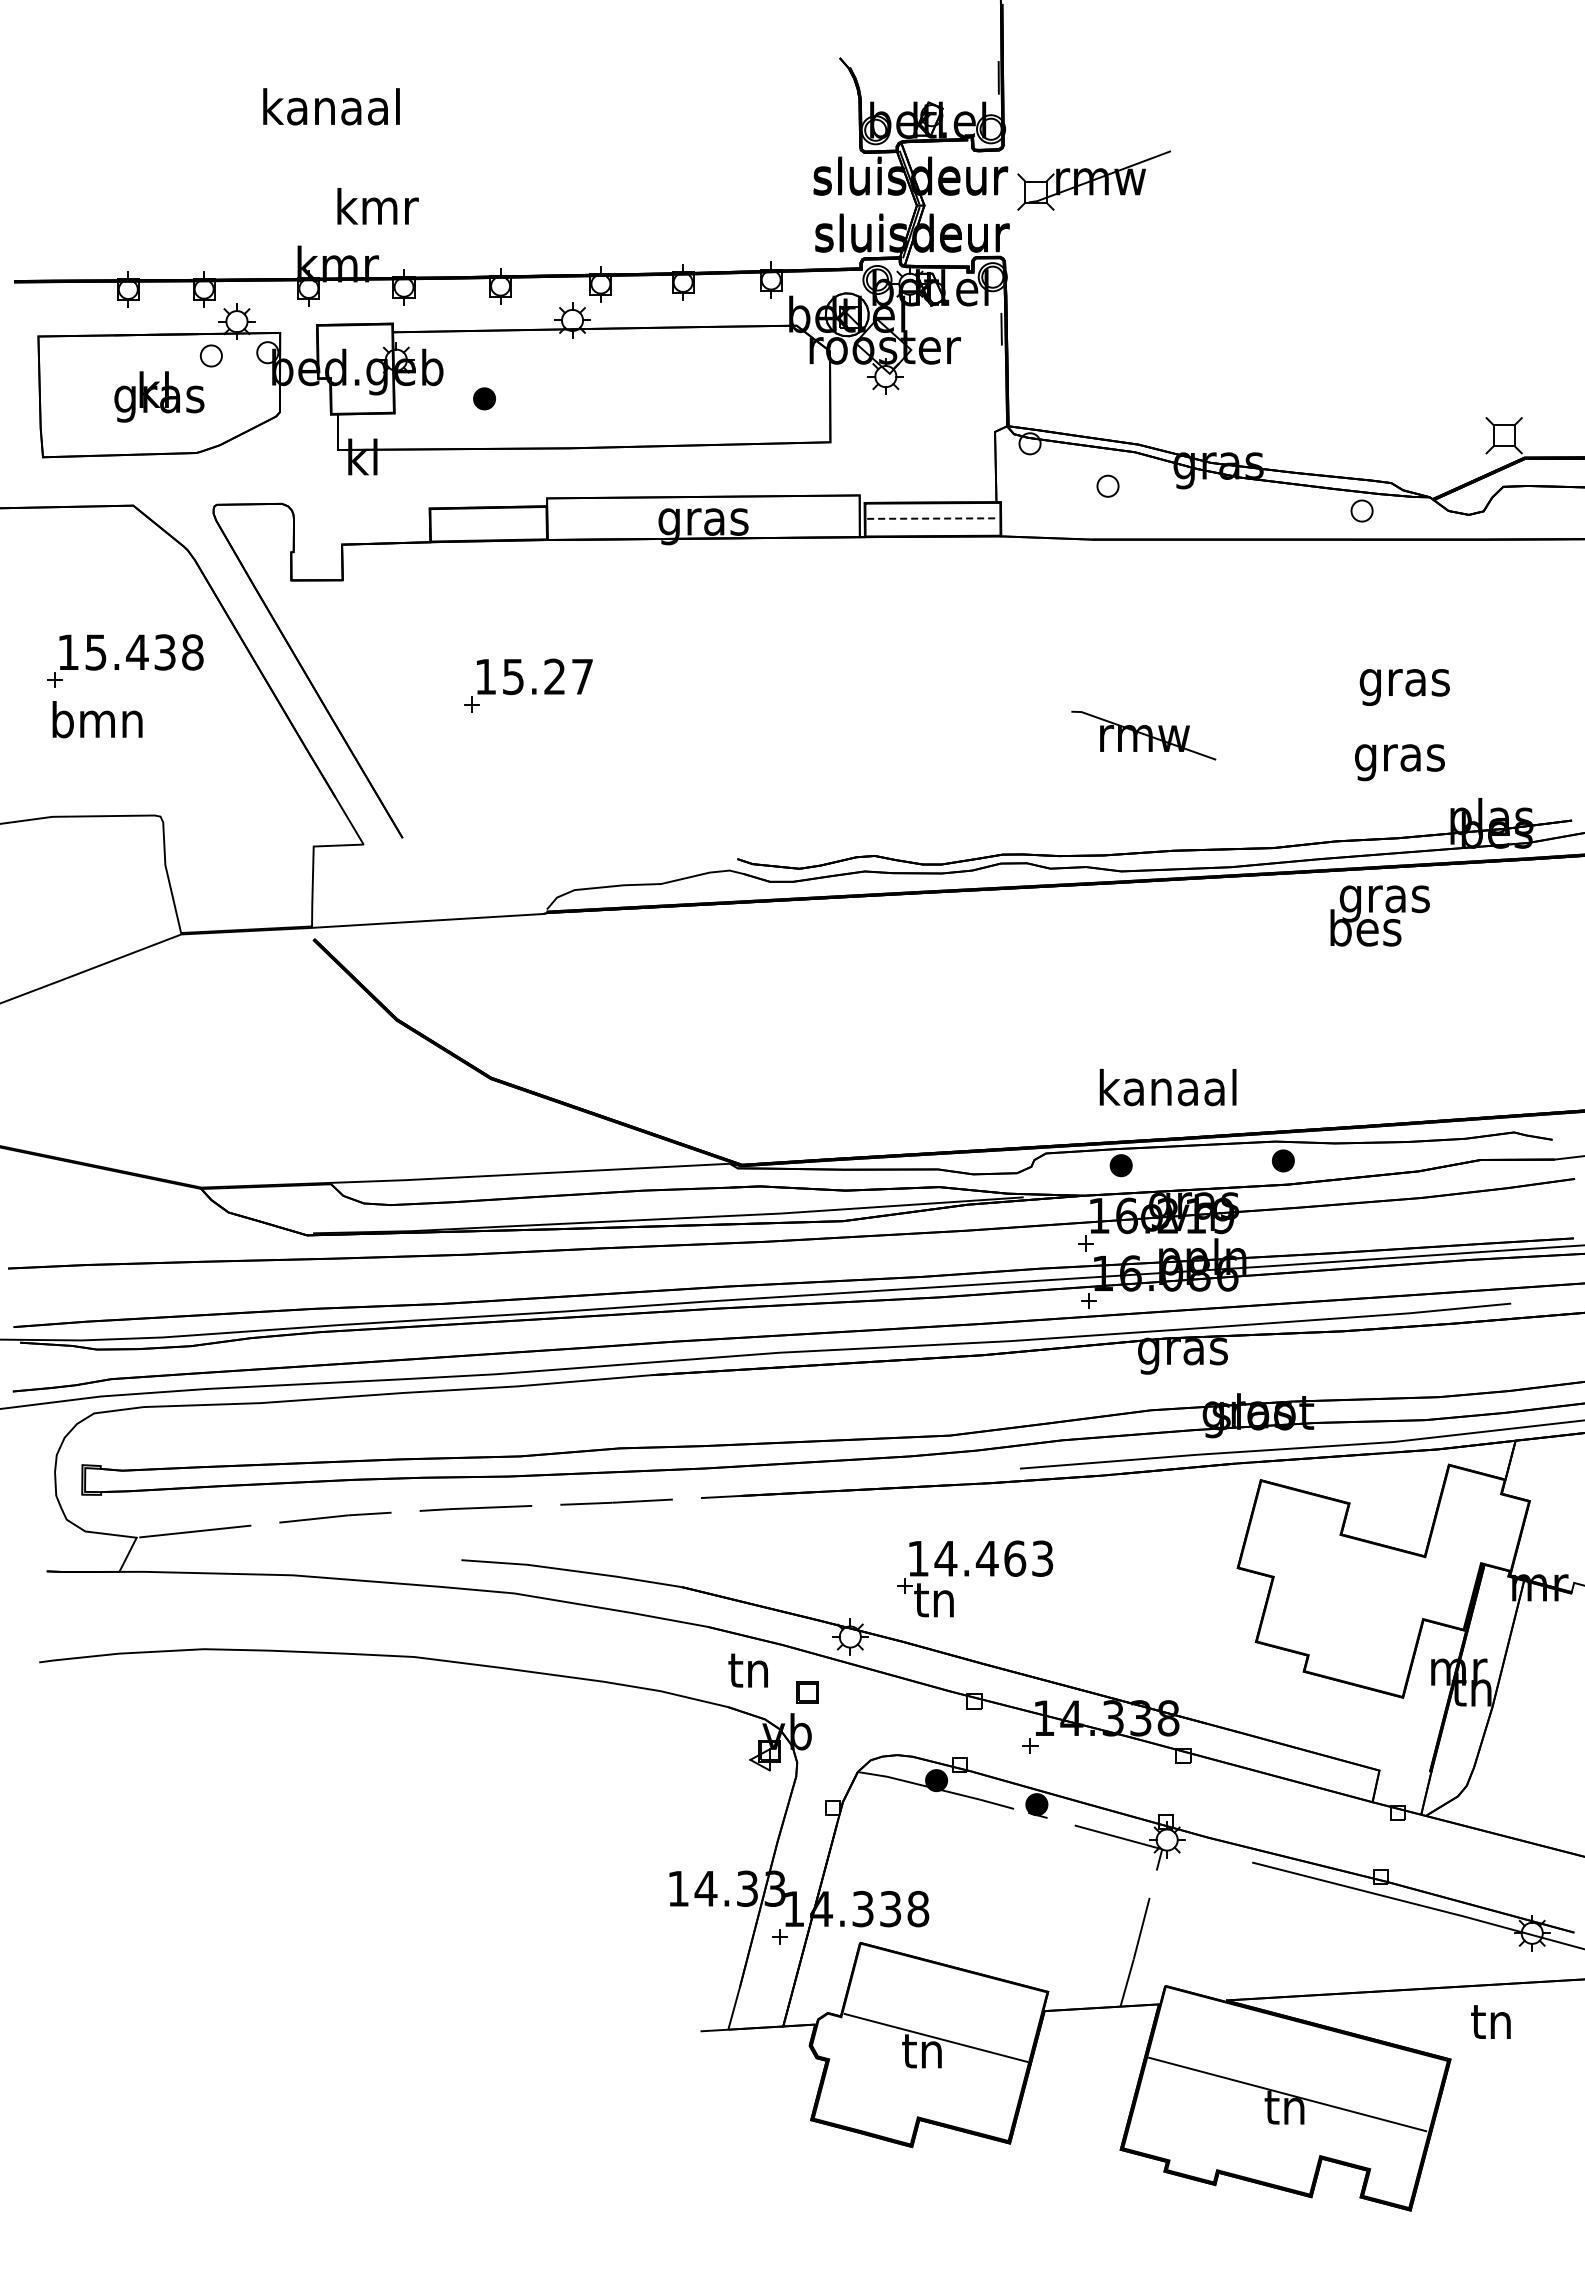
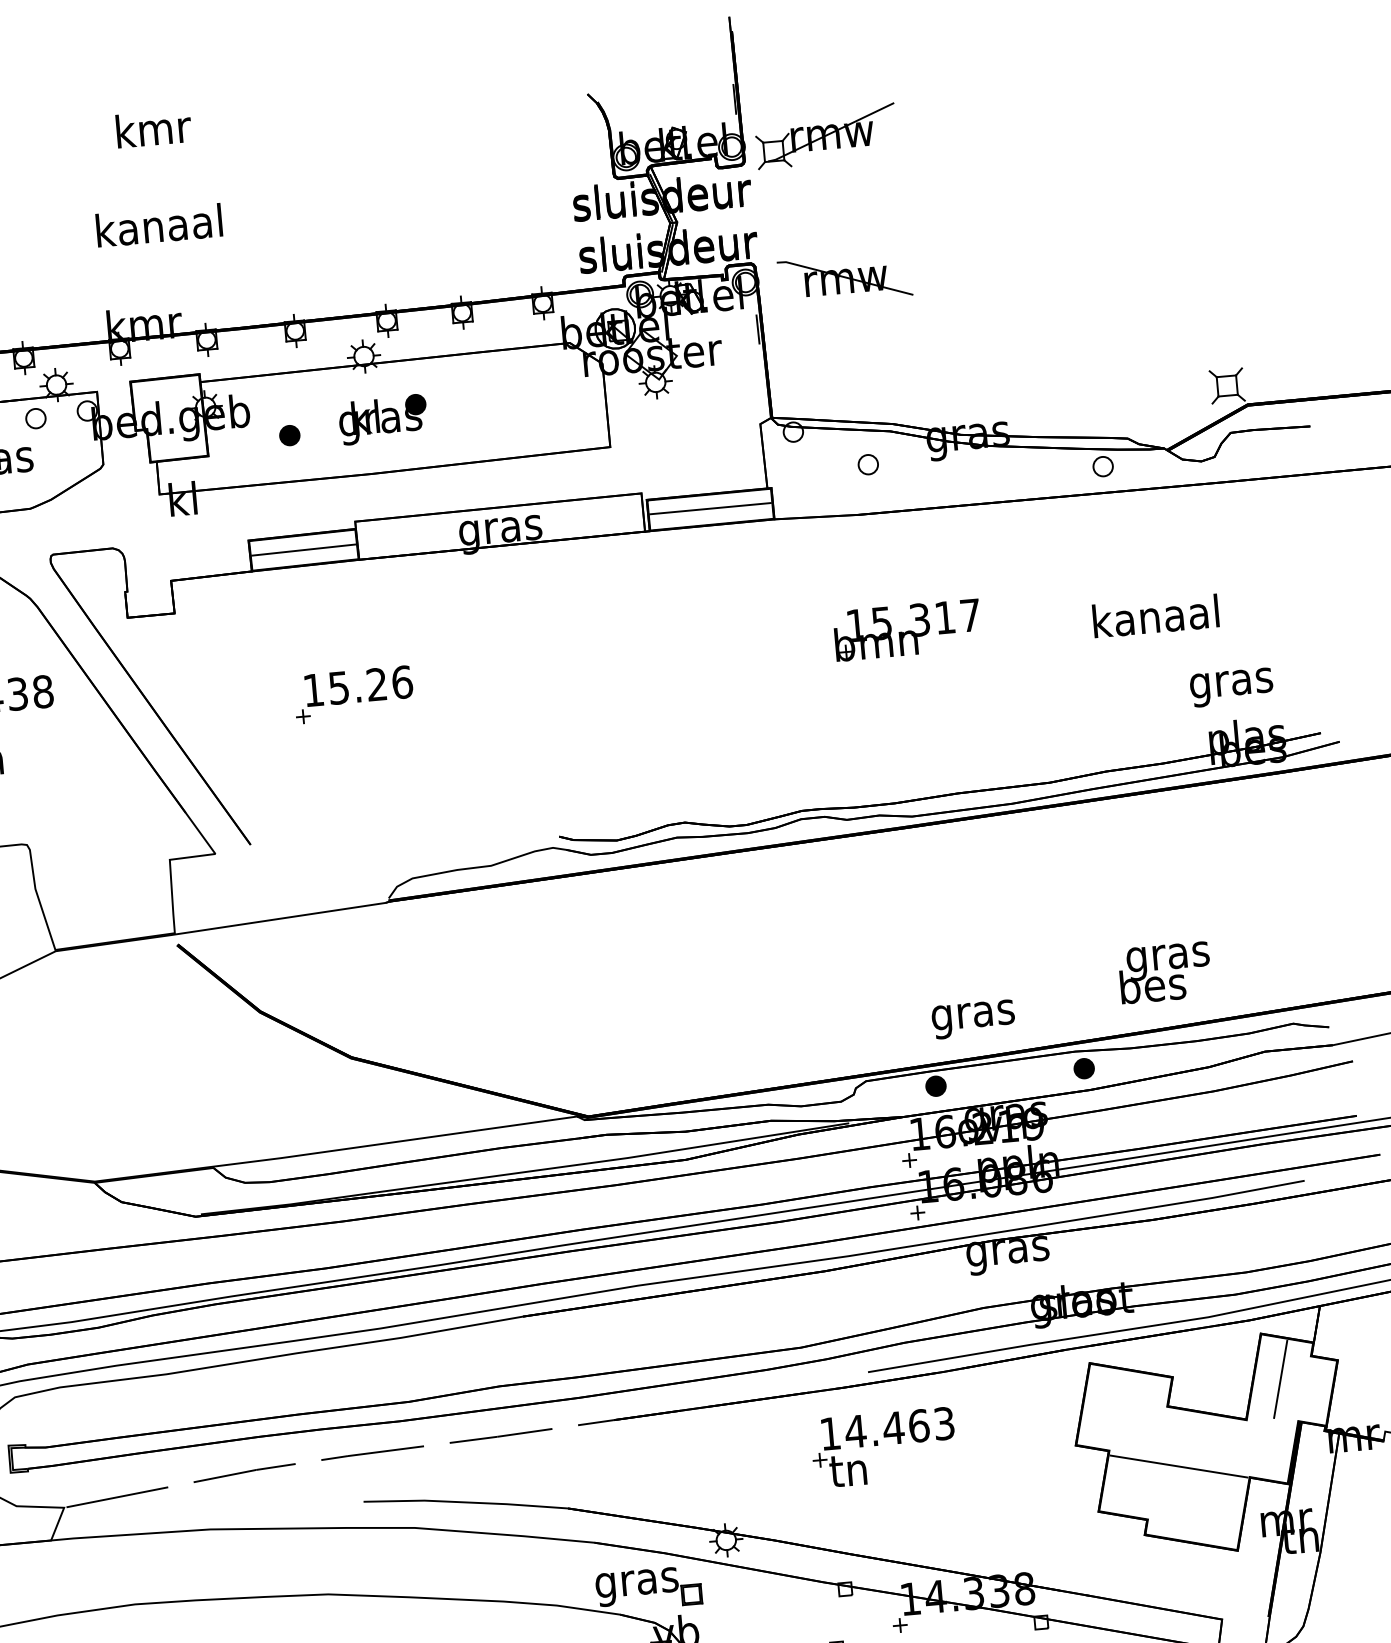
text: (331, 106) -> (159, 225), moved
part: (1093, 180) -> (825, 136), moved
text: (377, 206) -> (153, 128), moved
part: (587, 390) -> (383, 419), added
line: (932, 518) -> (710, 508), dashed -> solid
line: (488, 524) -> (303, 550), added
part: (1134, 669) -> (907, 630), added
text: (582, 676) -> (402, 682), 15.27 -> 15.26
text: (1404, 682) -> (1156, 620), gras -> kanaal
part: (1143, 735) -> (844, 278), moved
text: (1399, 762) -> (1231, 687), moved
text: (1379, 915) -> (1164, 972), moved
text: (1167, 1092) -> (972, 1015), kanaal -> gras
line: (1465, 1516) -> (1280, 1379), added
part: (968, 1576) -> (877, 1446), moved
line: (1347, 1600) -> (1178, 1466), added
text: (749, 1675) -> (637, 1583), tn -> gras

